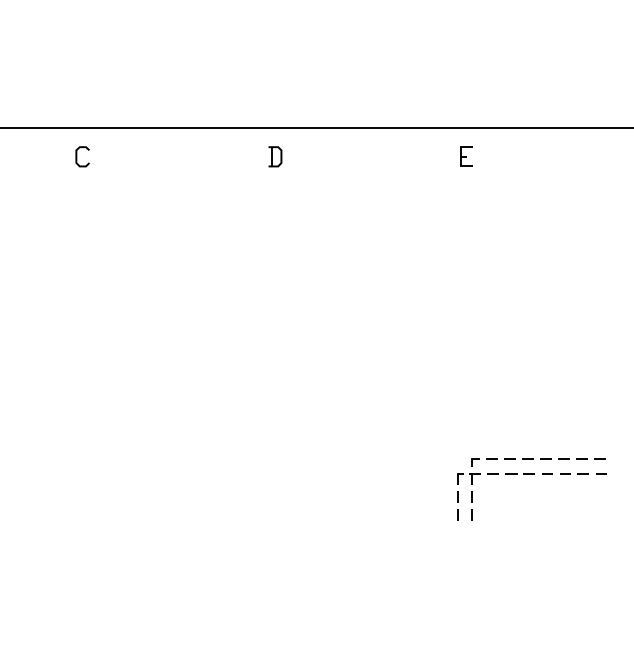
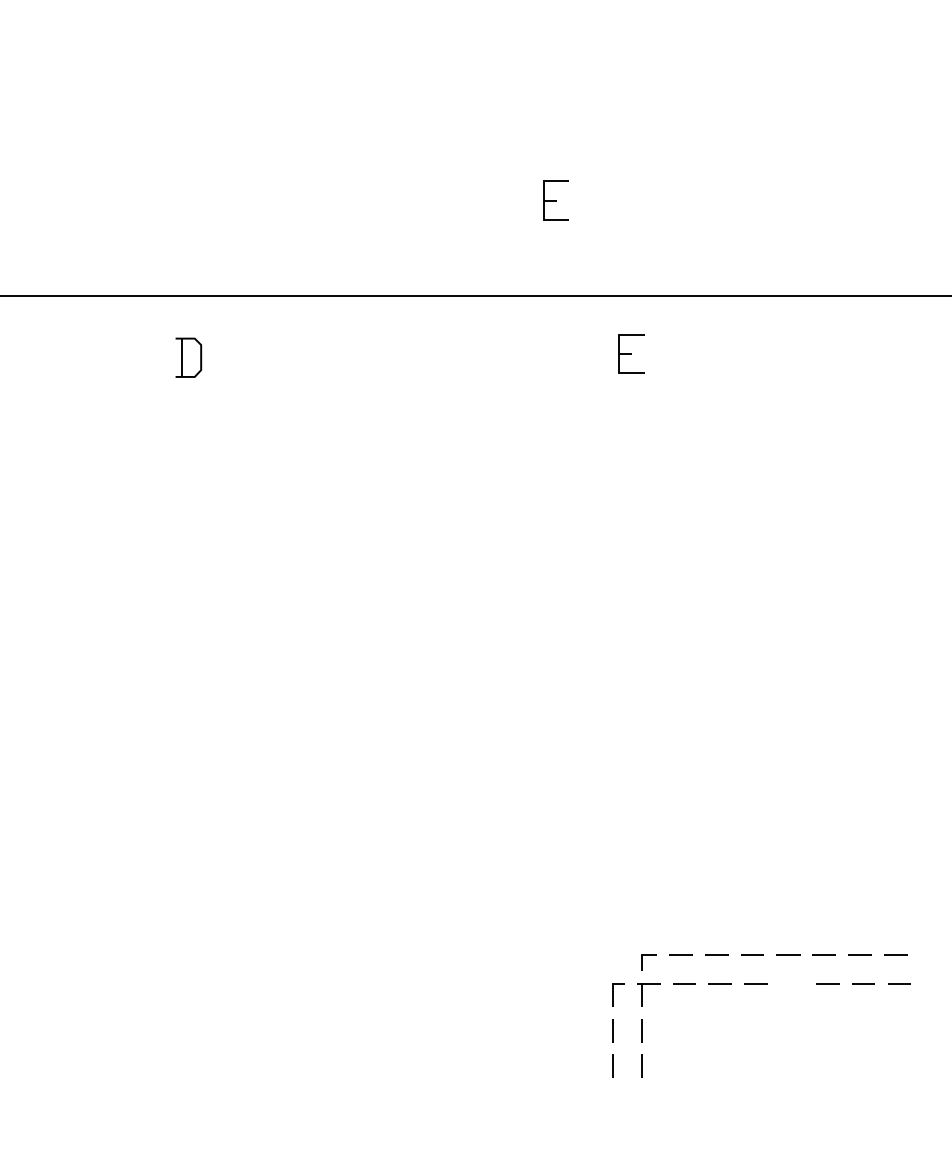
part: (428, 79) -> (555, 200), added
part: (275, 156) -> (189, 357), moved
line: (547, 473) -> (792, 983), removed

